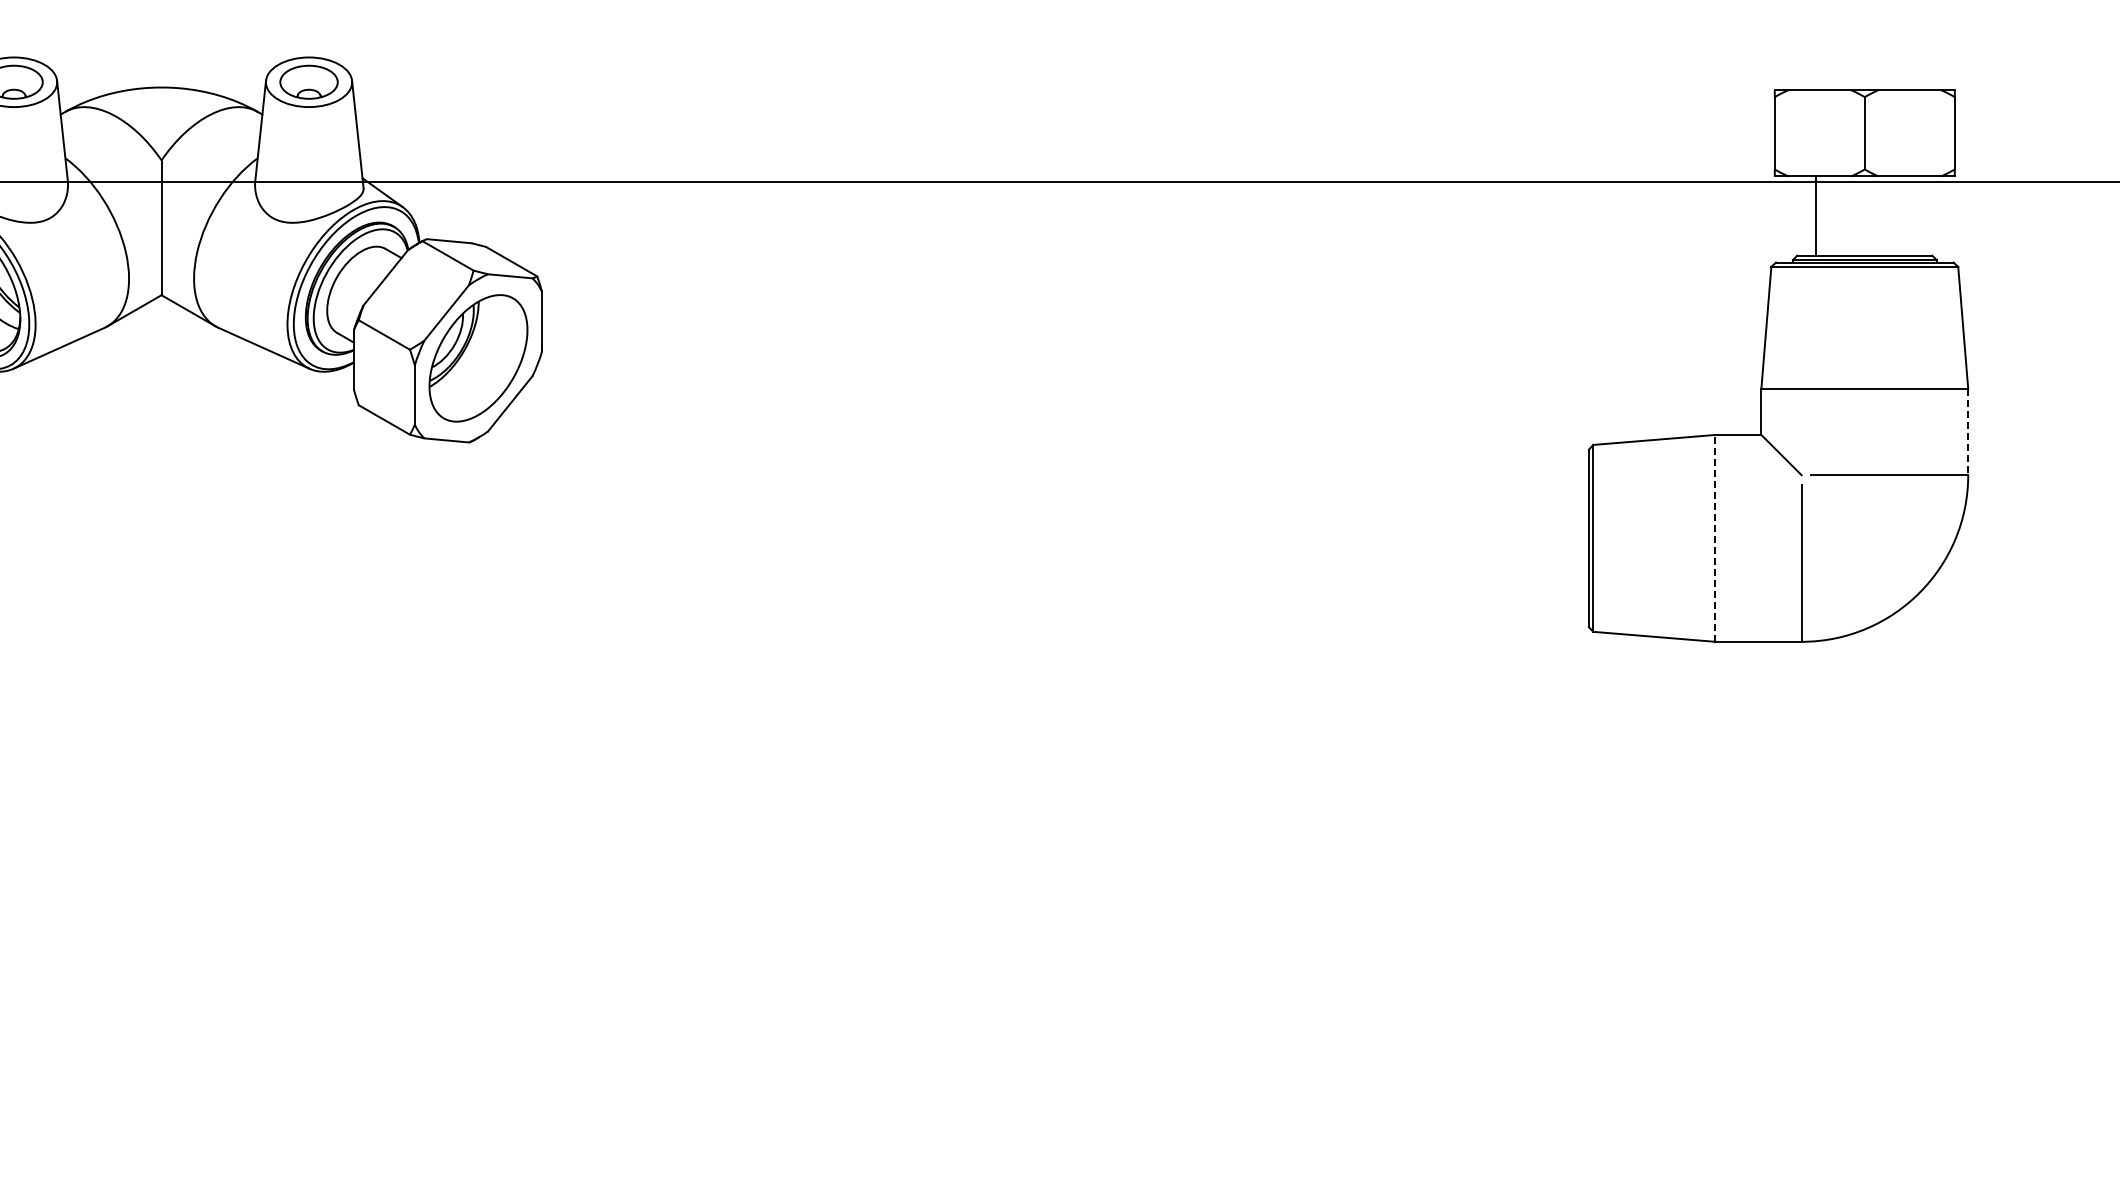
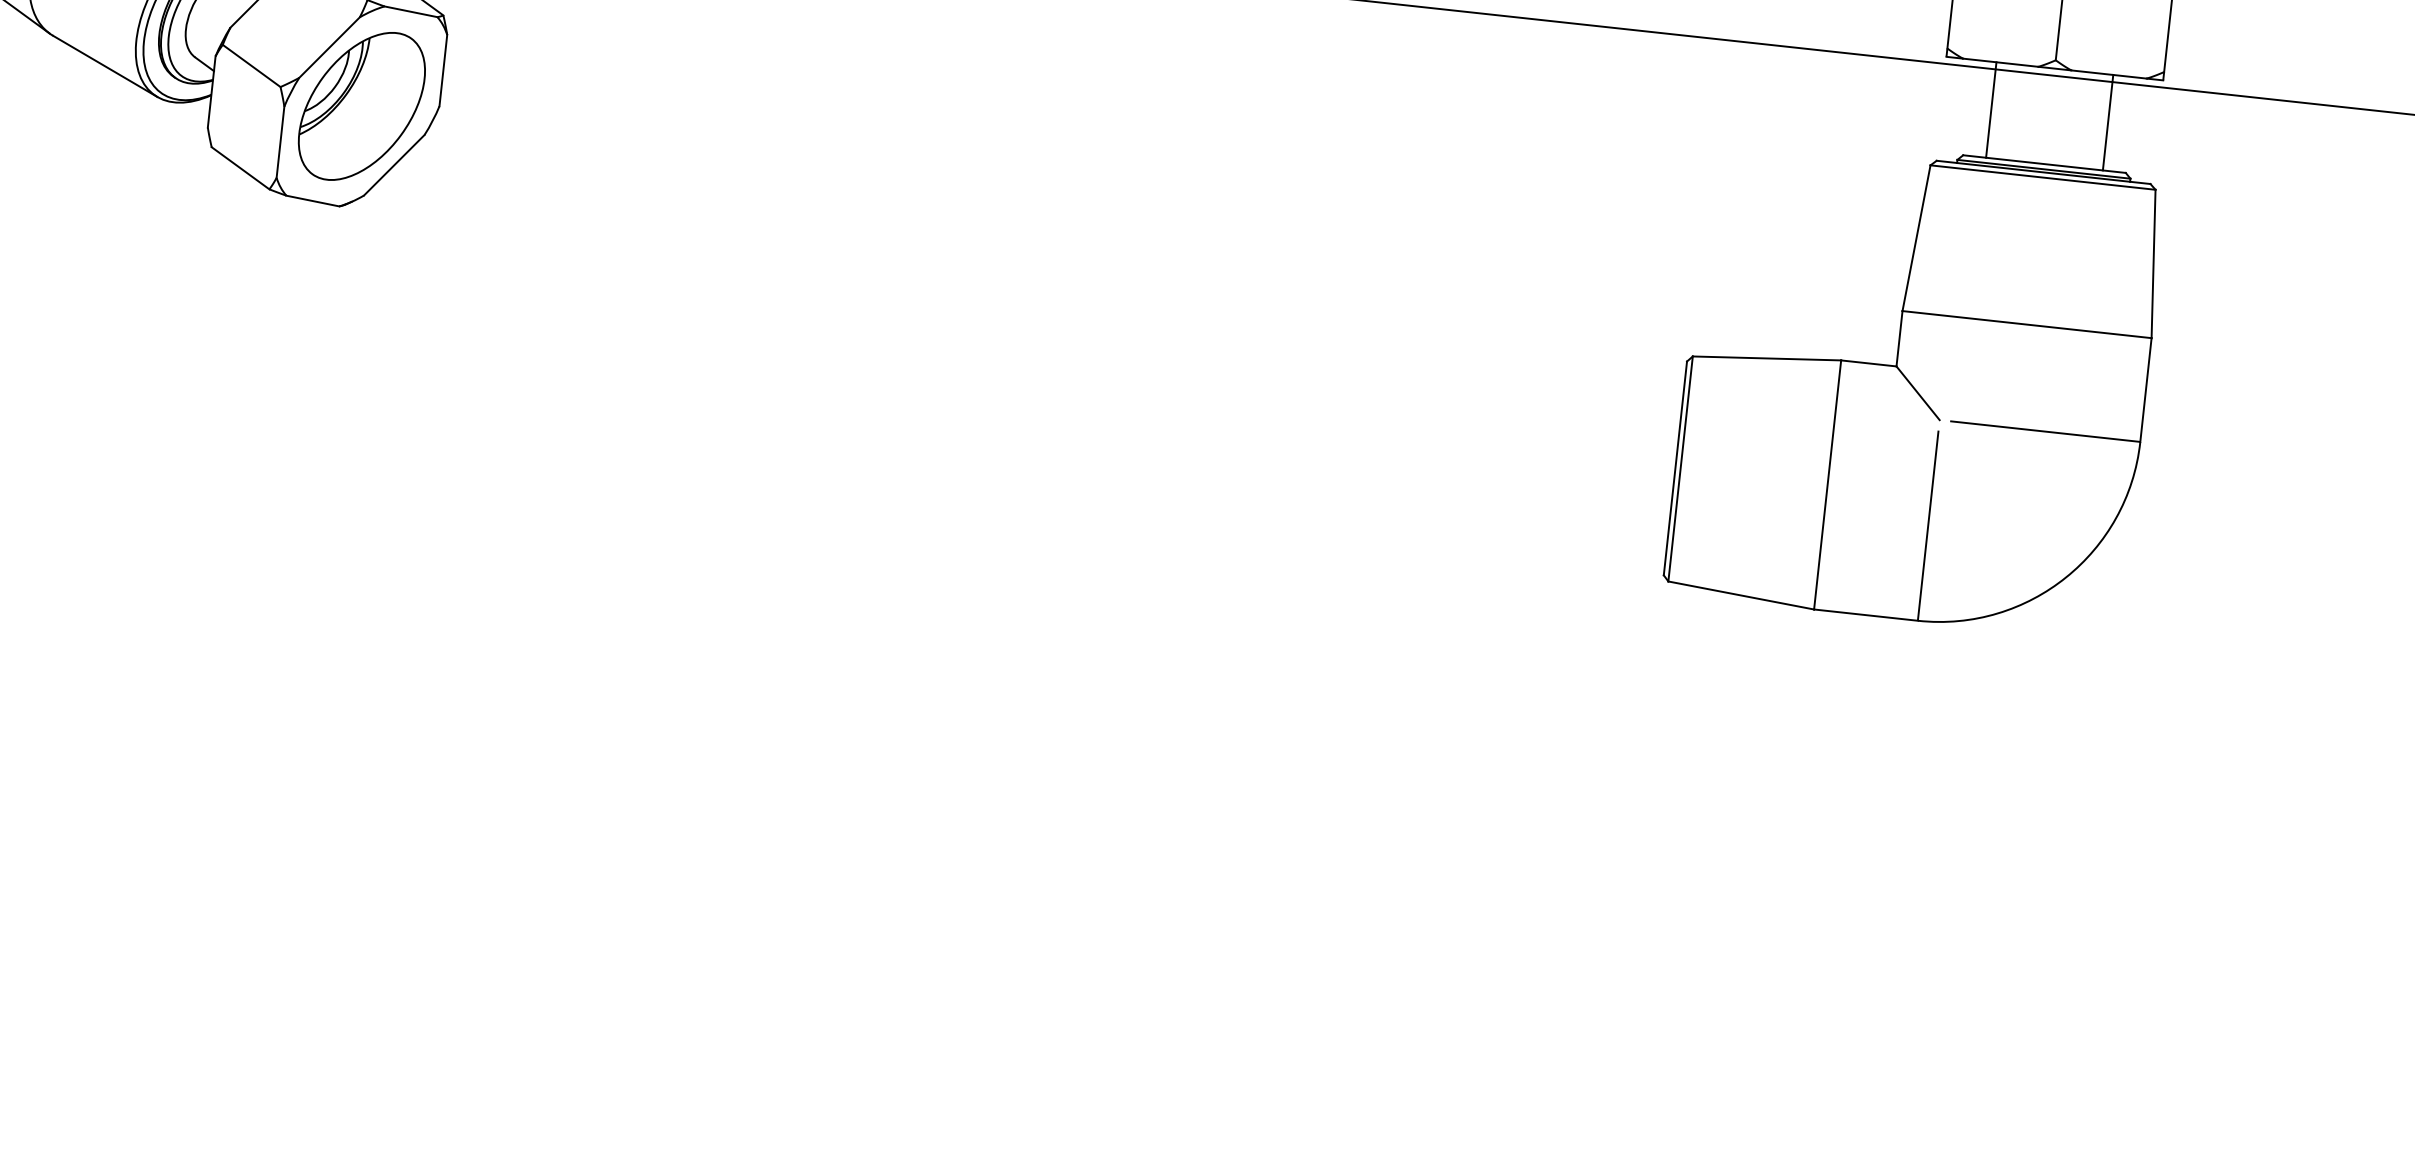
line: (1913, 215) -> (2108, 122), added
line: (1968, 432) -> (2146, 390), dashed -> solid
line: (1715, 537) -> (1827, 483), dashed -> solid

